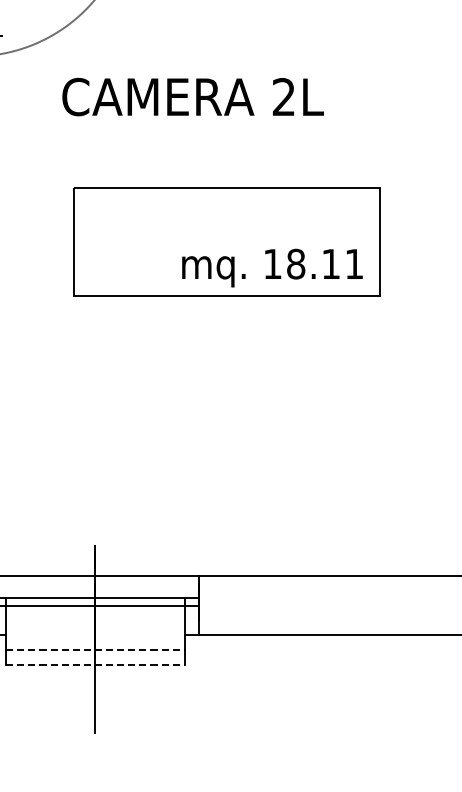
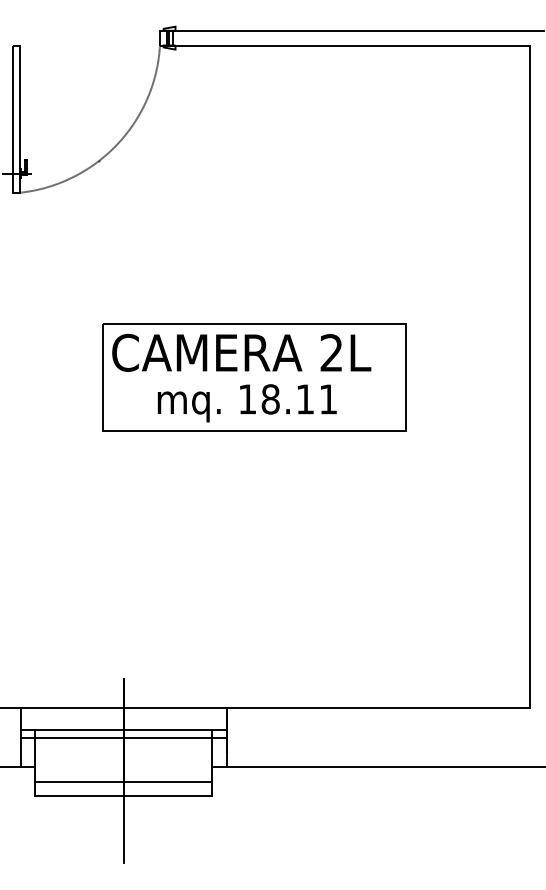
text: (192, 96) -> (241, 352), moved
text: (271, 268) -> (246, 403), moved
line: (95, 649) -> (124, 781), dashed -> solid
line: (95, 665) -> (124, 796), dashed -> solid

